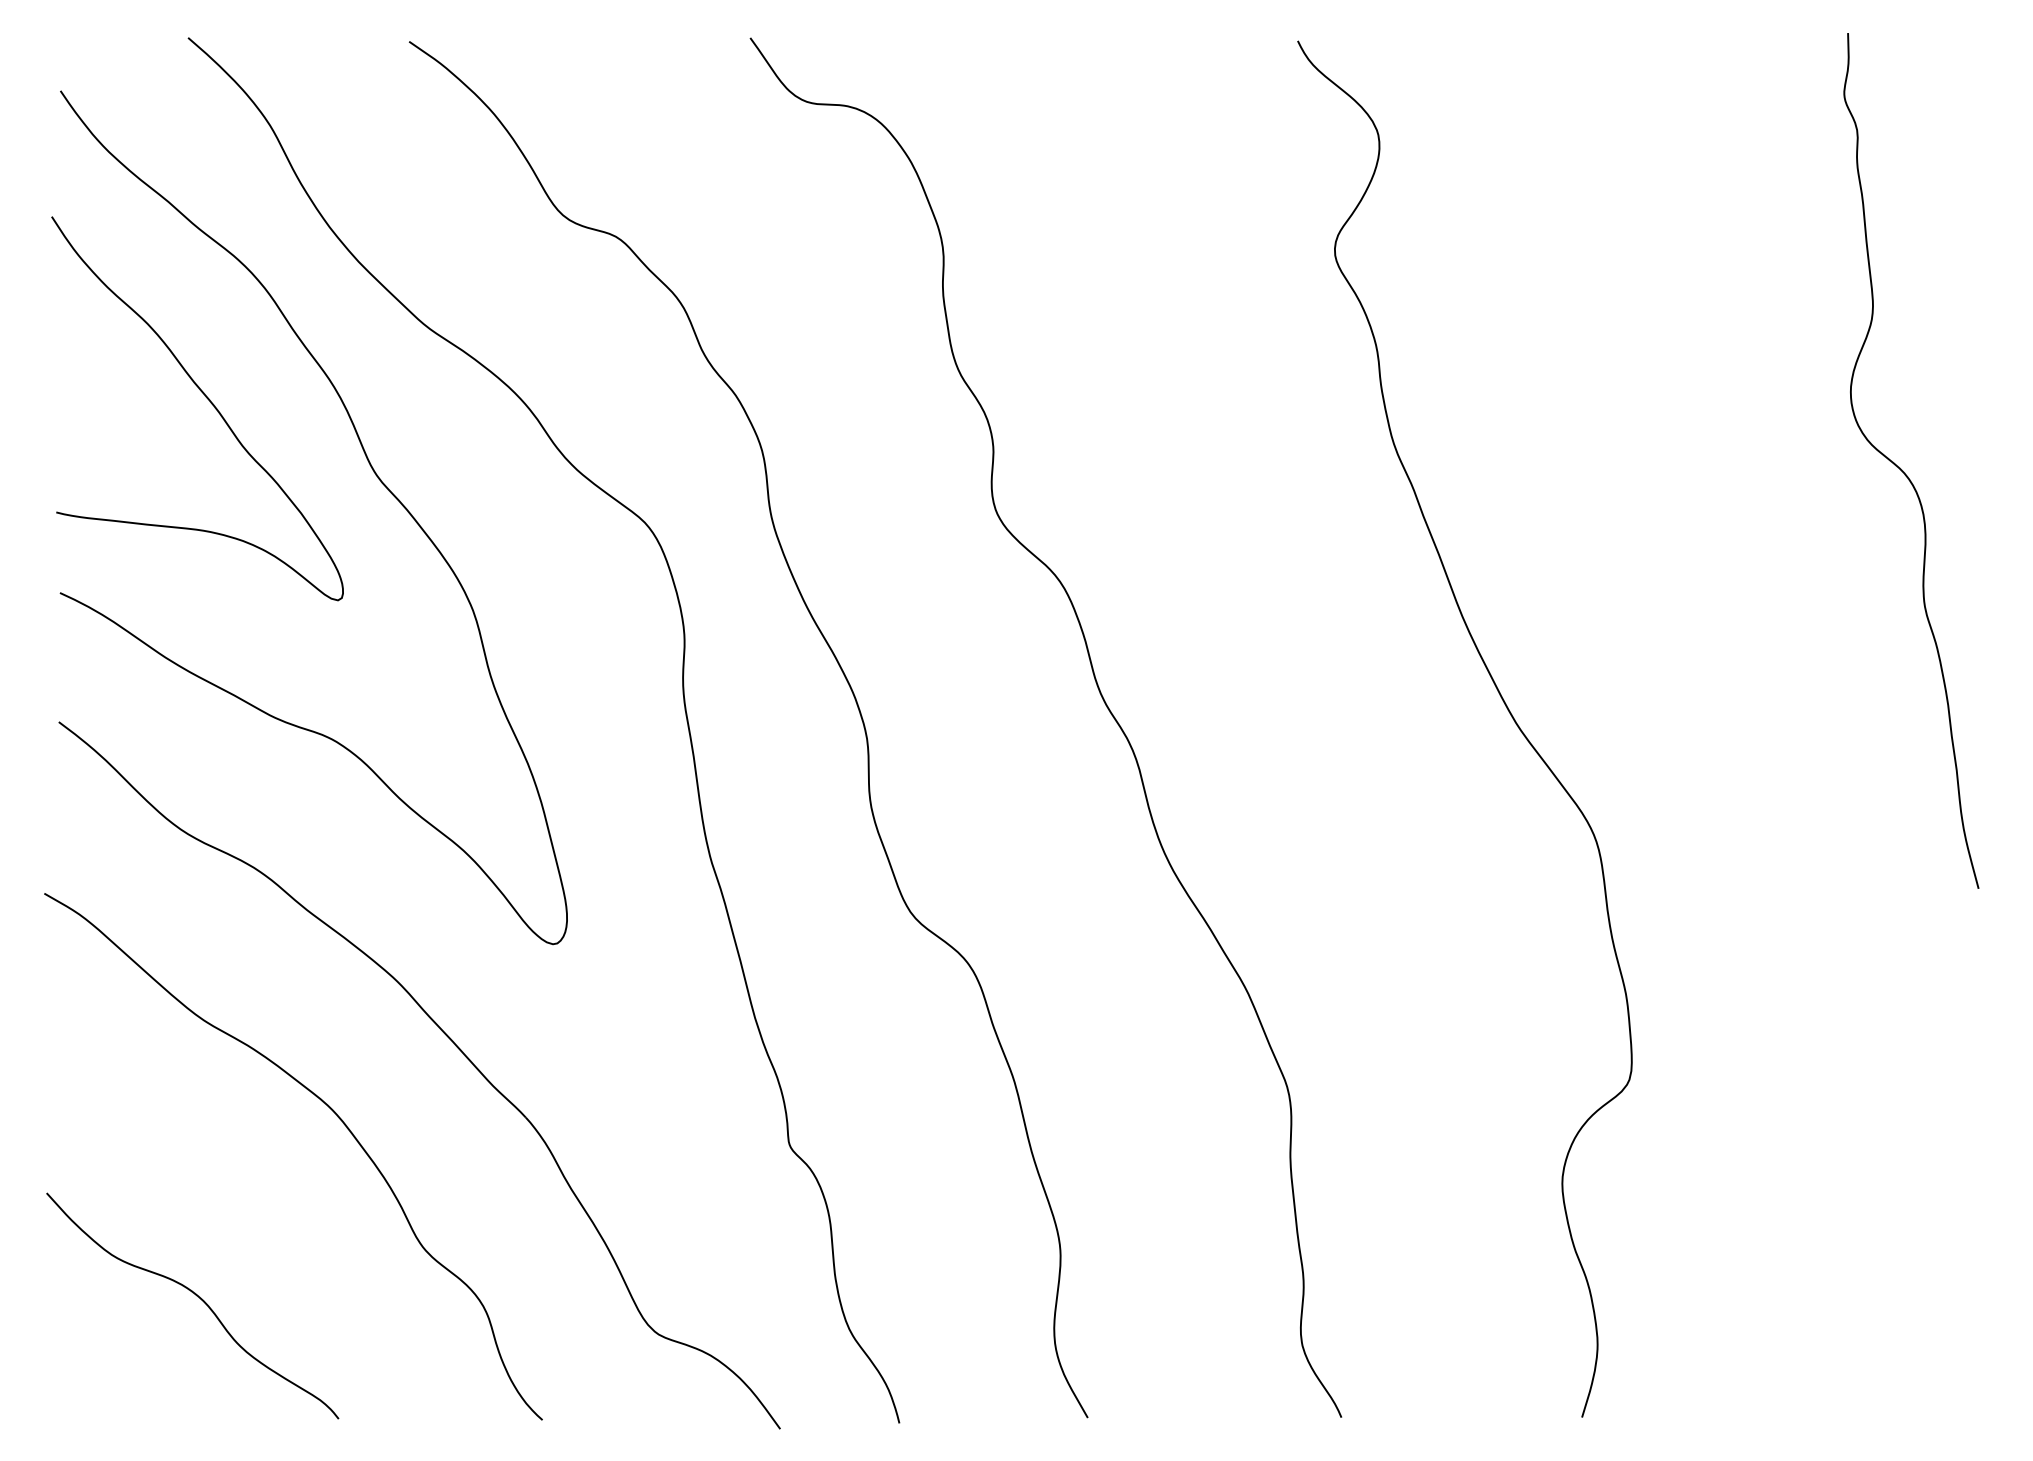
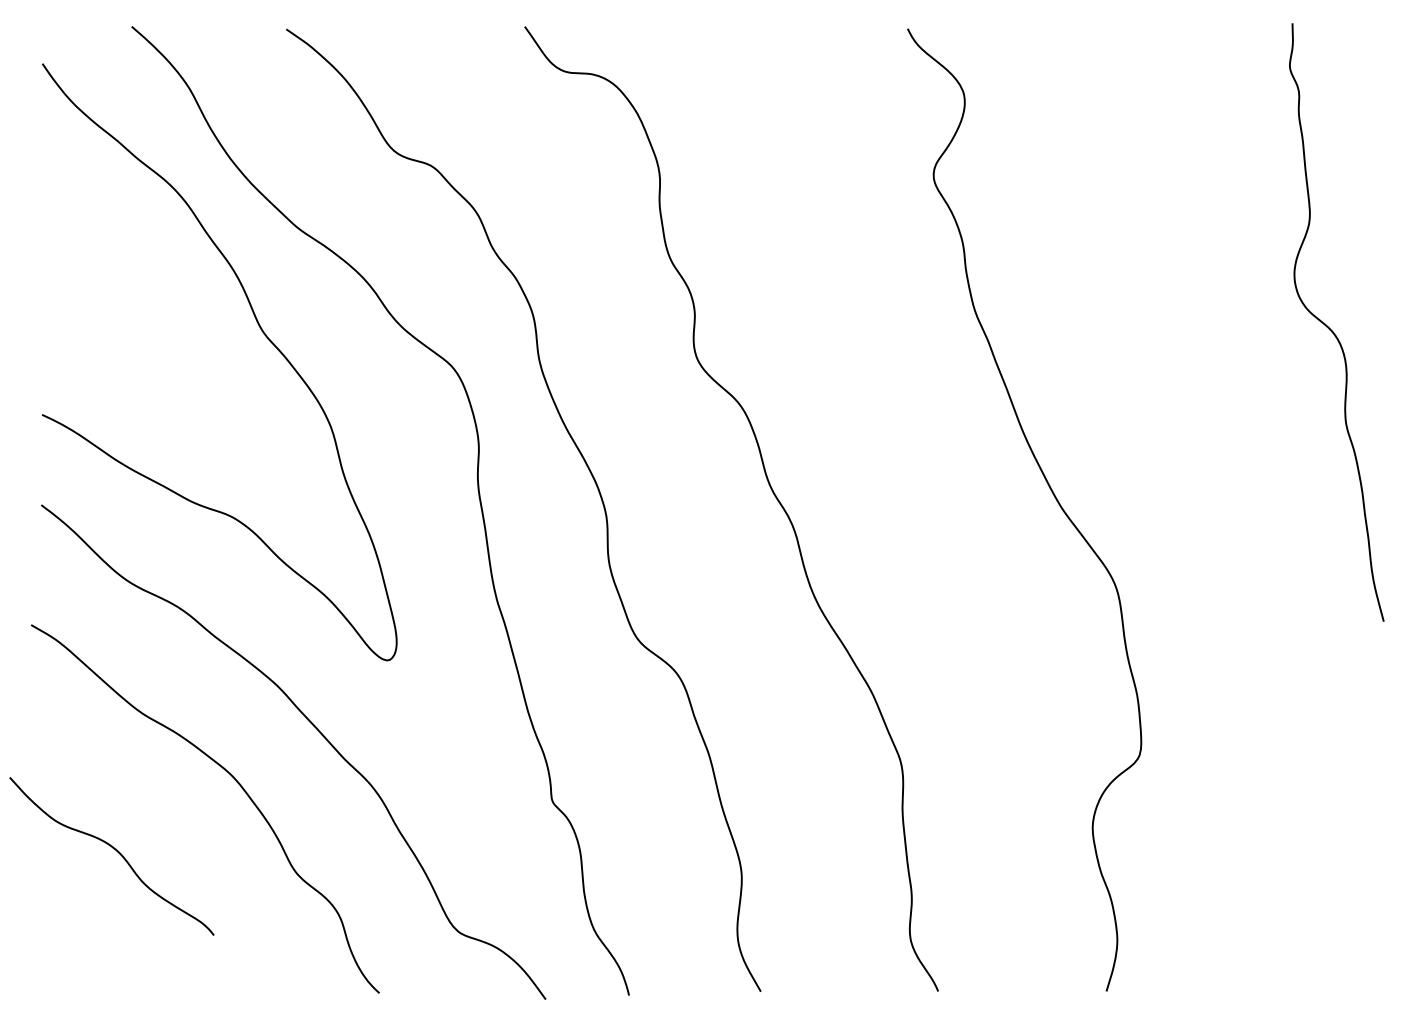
curve: (206, 399) -> (144, 279), removed
curve: (199, 1298) -> (116, 851), moved

